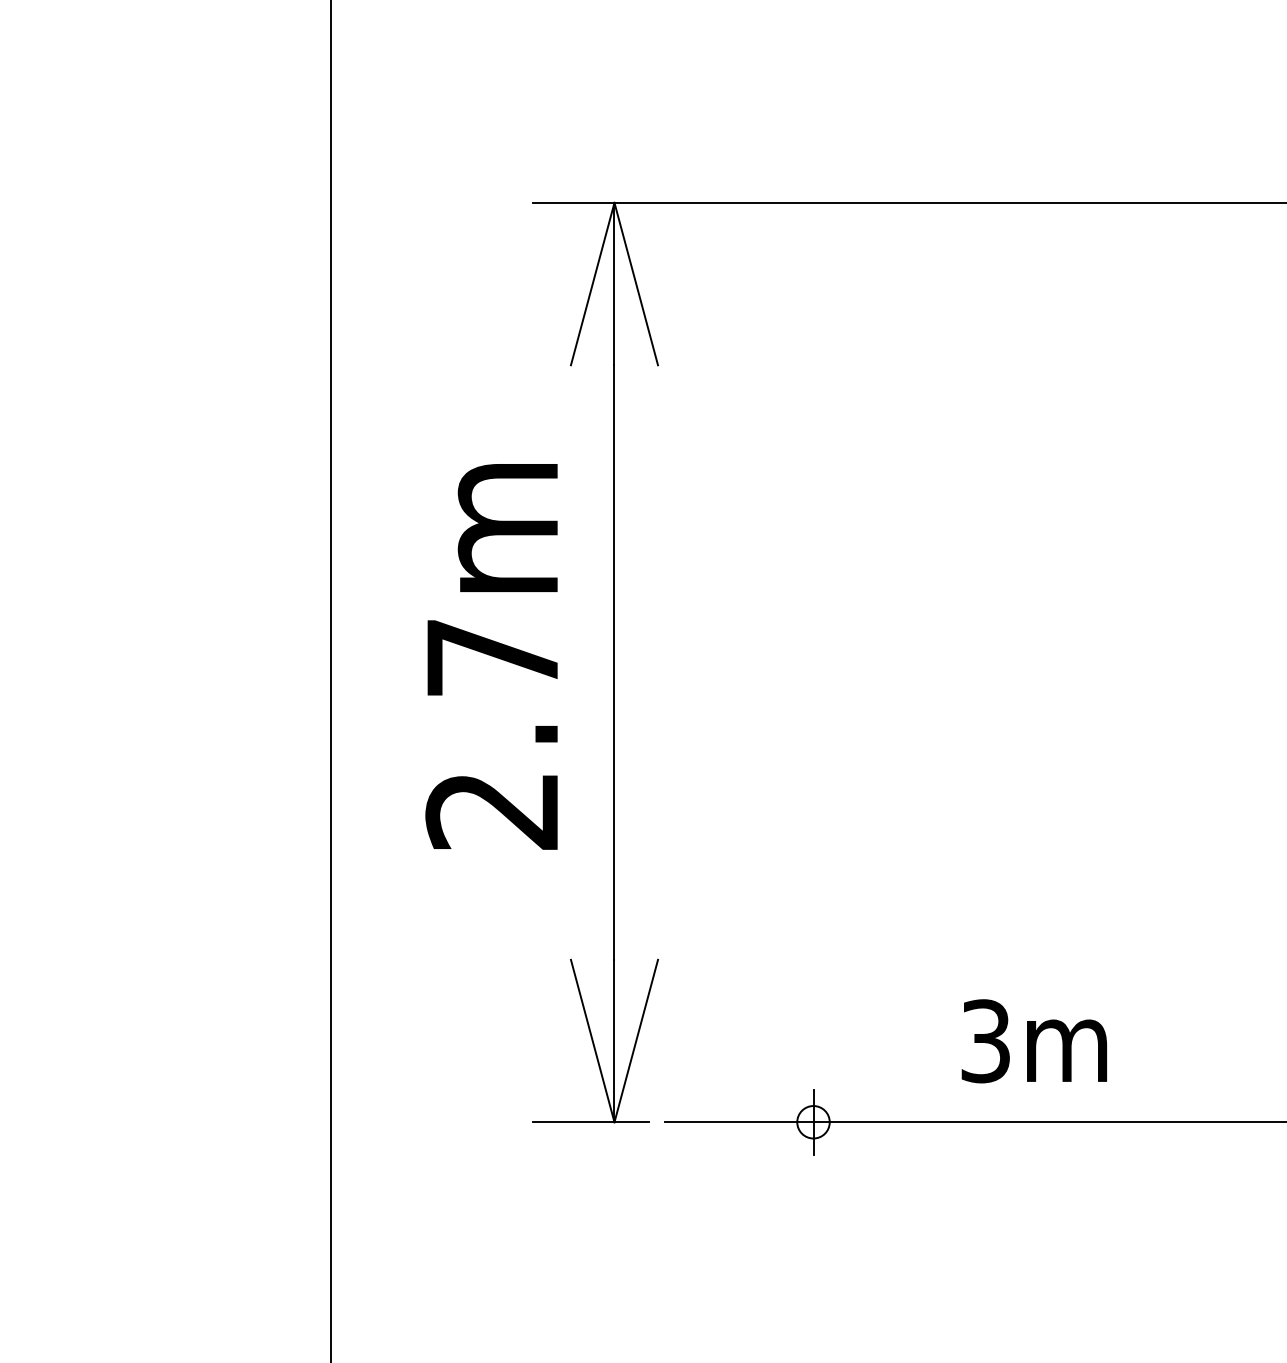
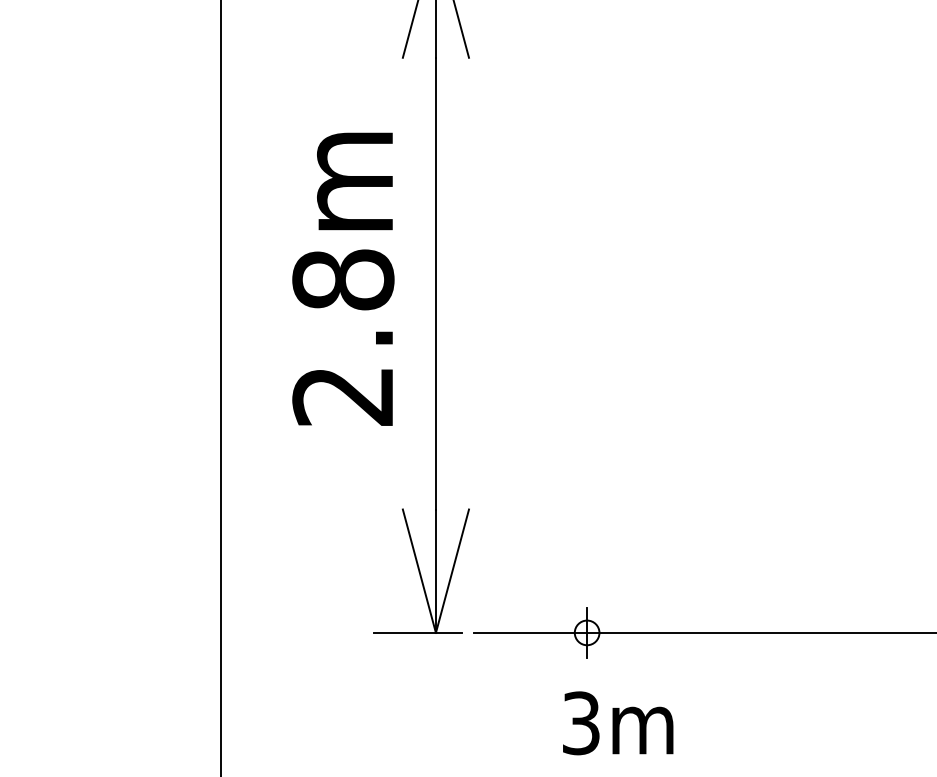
text: (492, 657) -> (343, 279), 2.7m -> 2.8m
text: (1033, 1041) -> (617, 723), moved

